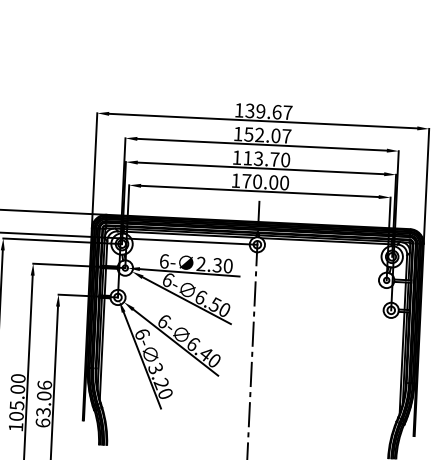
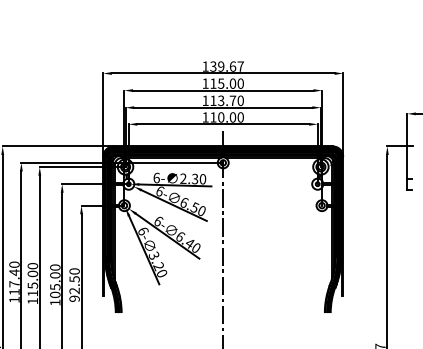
text: (267, 135) -> (226, 83), 152.07 -> 115.00
text: (246, 181) -> (213, 117), 170.00 -> 110.00
text: (43, 403) -> (74, 284), 63.06 -> 92.50

